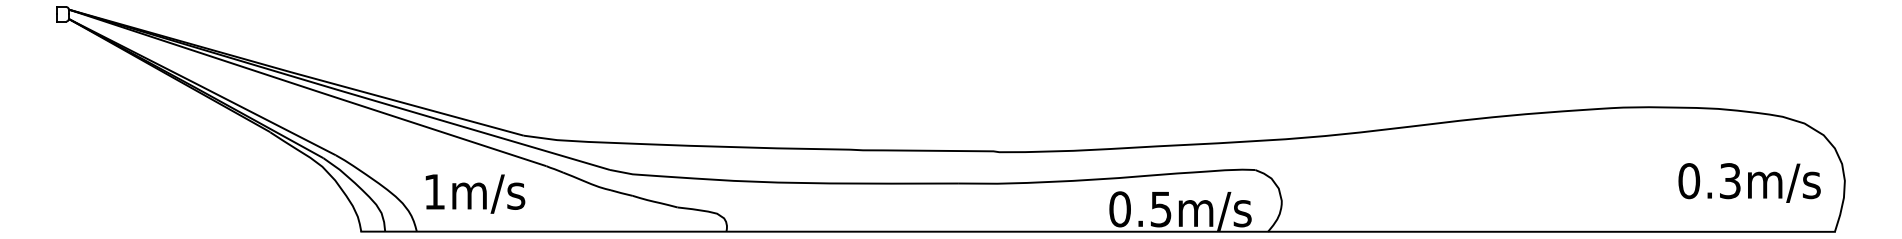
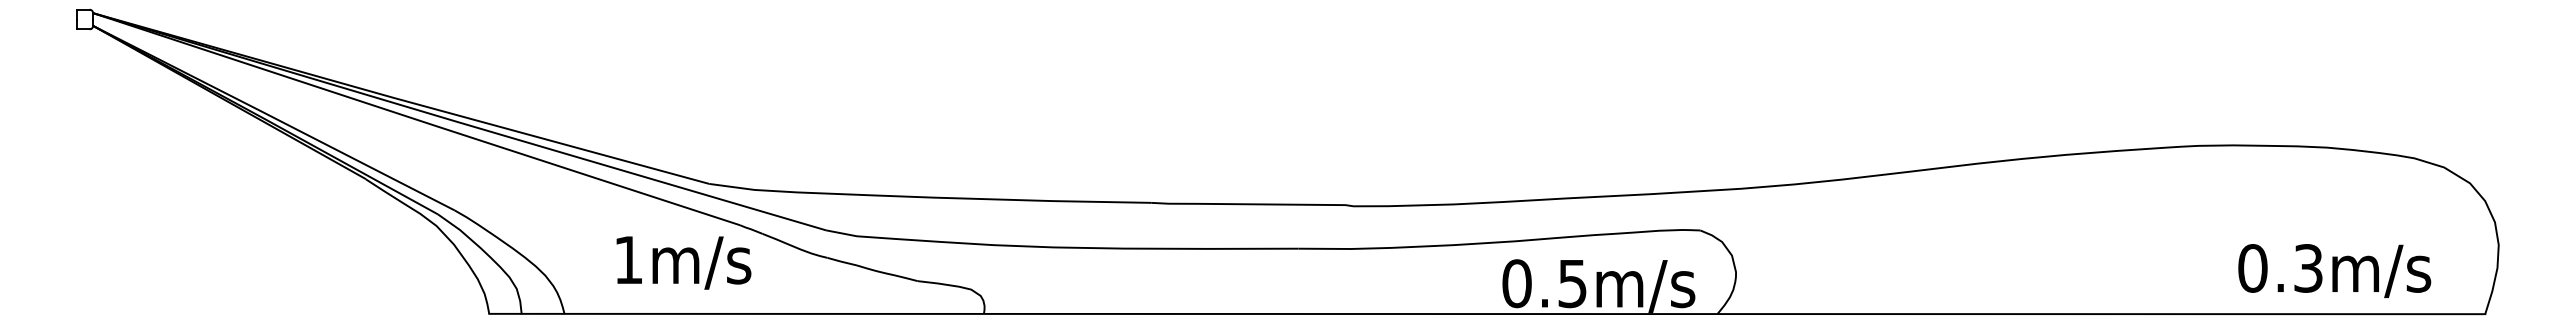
text: (1749, 182) -> (2334, 270), moved
text: (475, 193) -> (683, 262), moved

